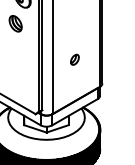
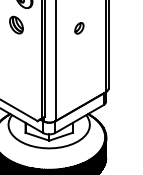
part: (74, 59) -> (78, 28), moved

